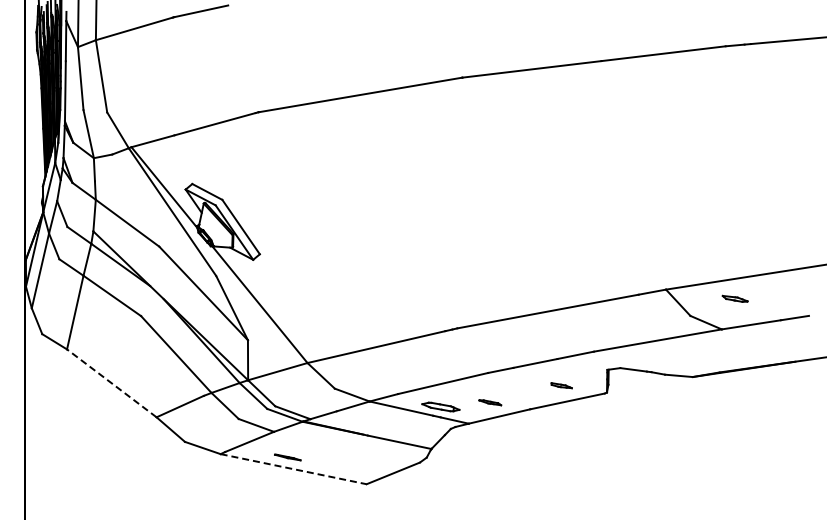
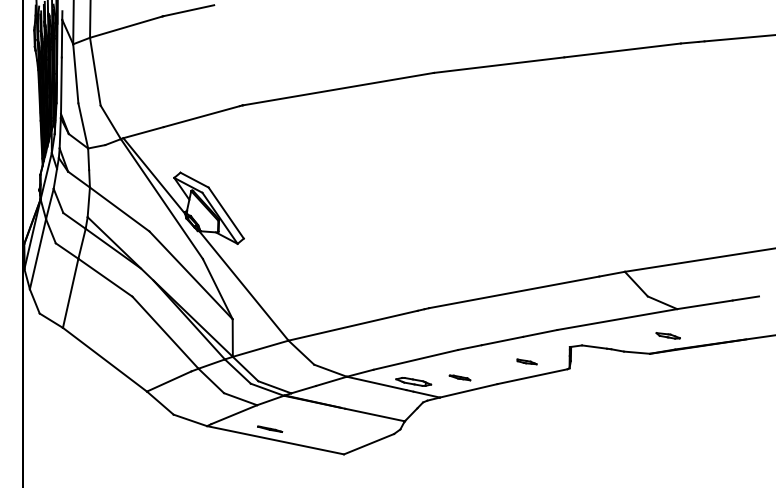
part: (734, 298) -> (667, 335), moved
line: (111, 383) -> (104, 359), dashed -> solid
line: (293, 469) -> (275, 440), dashed -> solid

